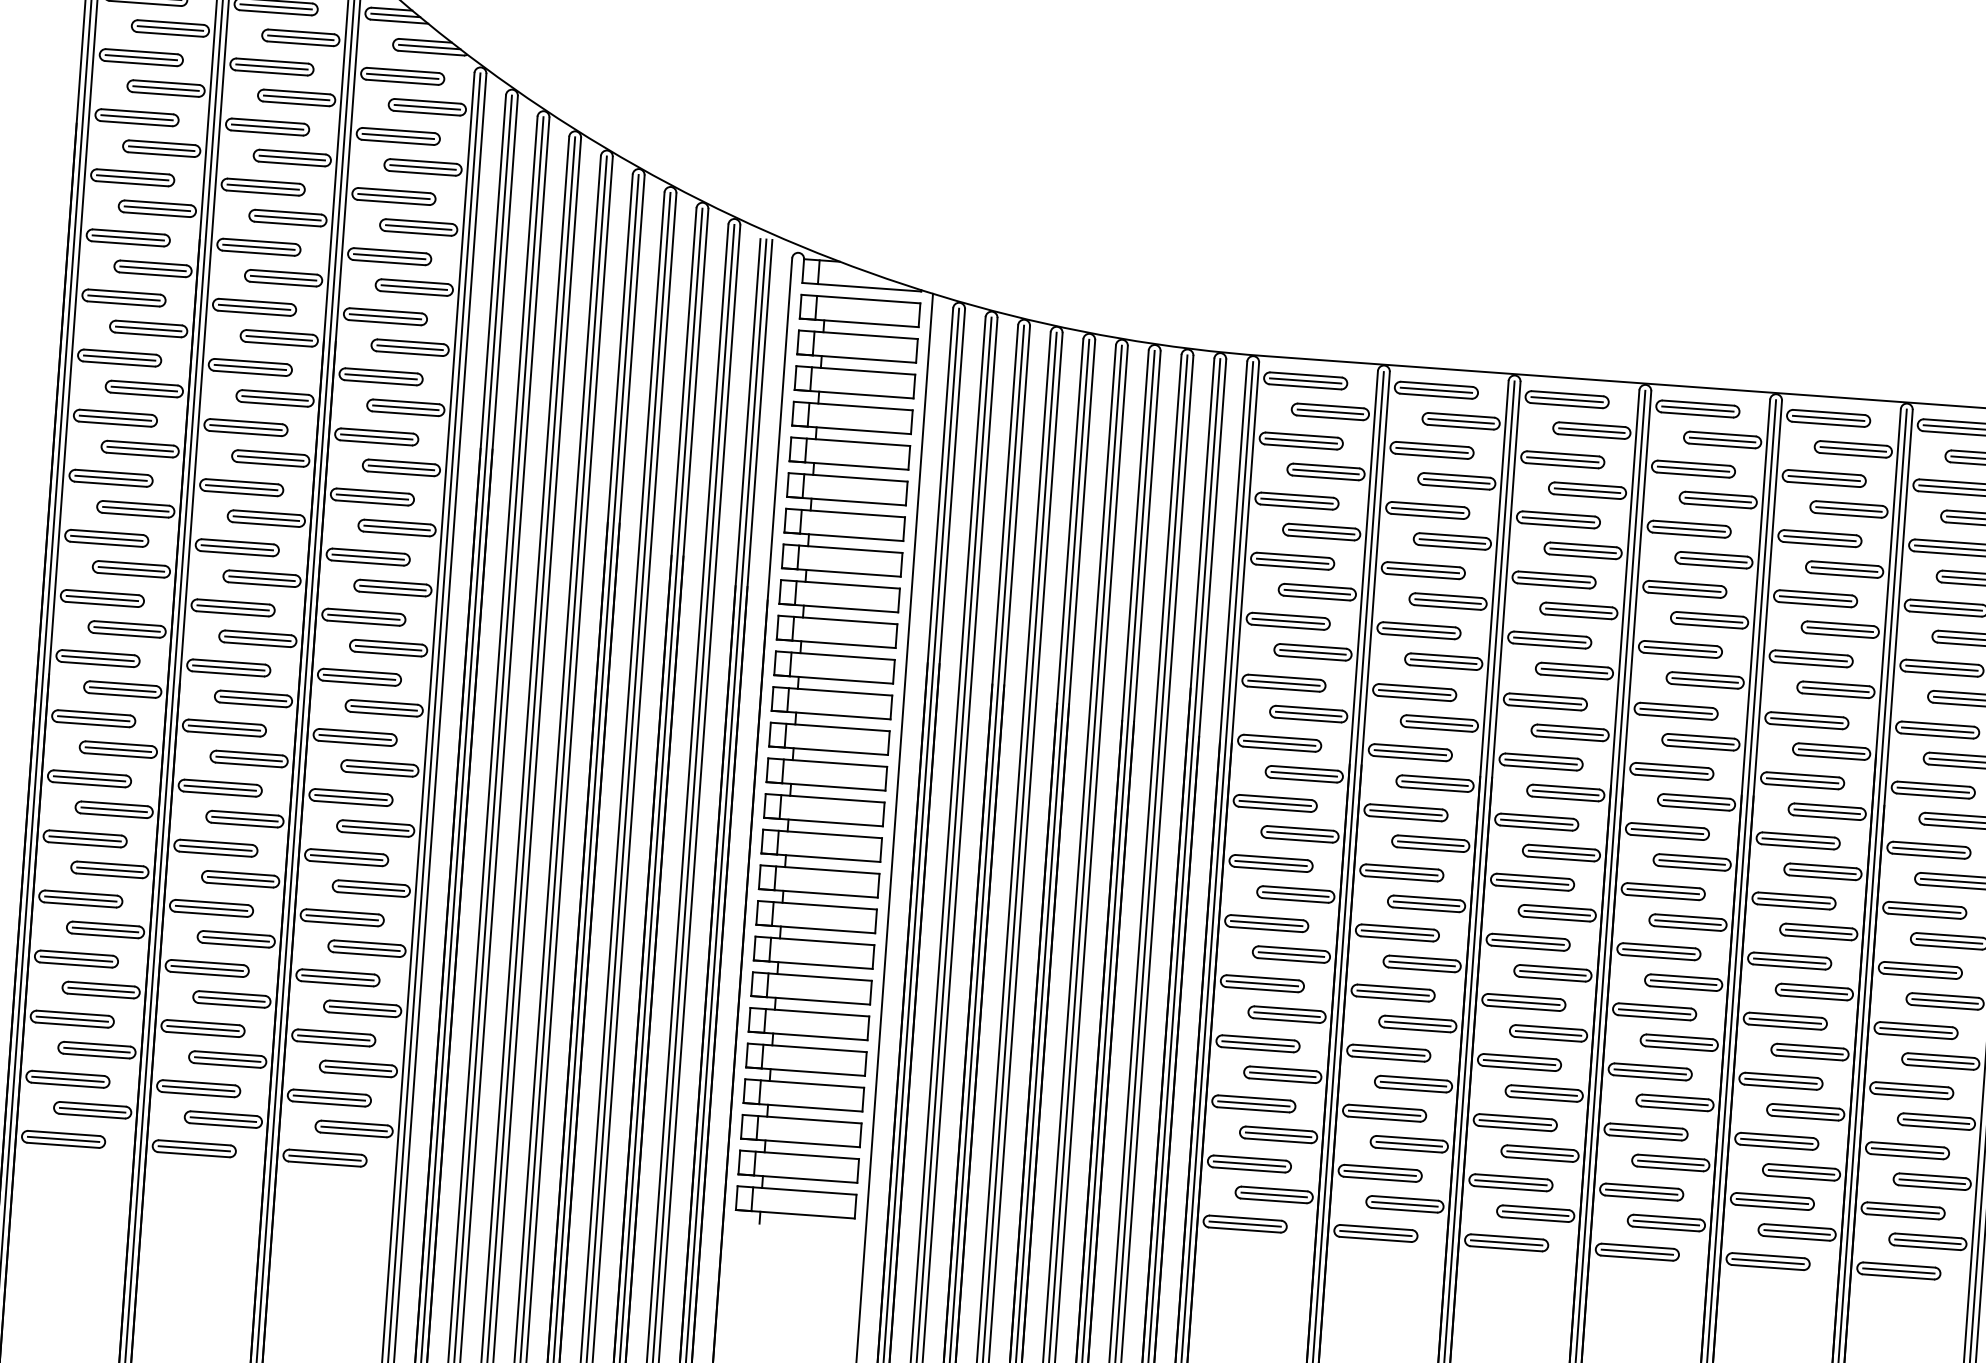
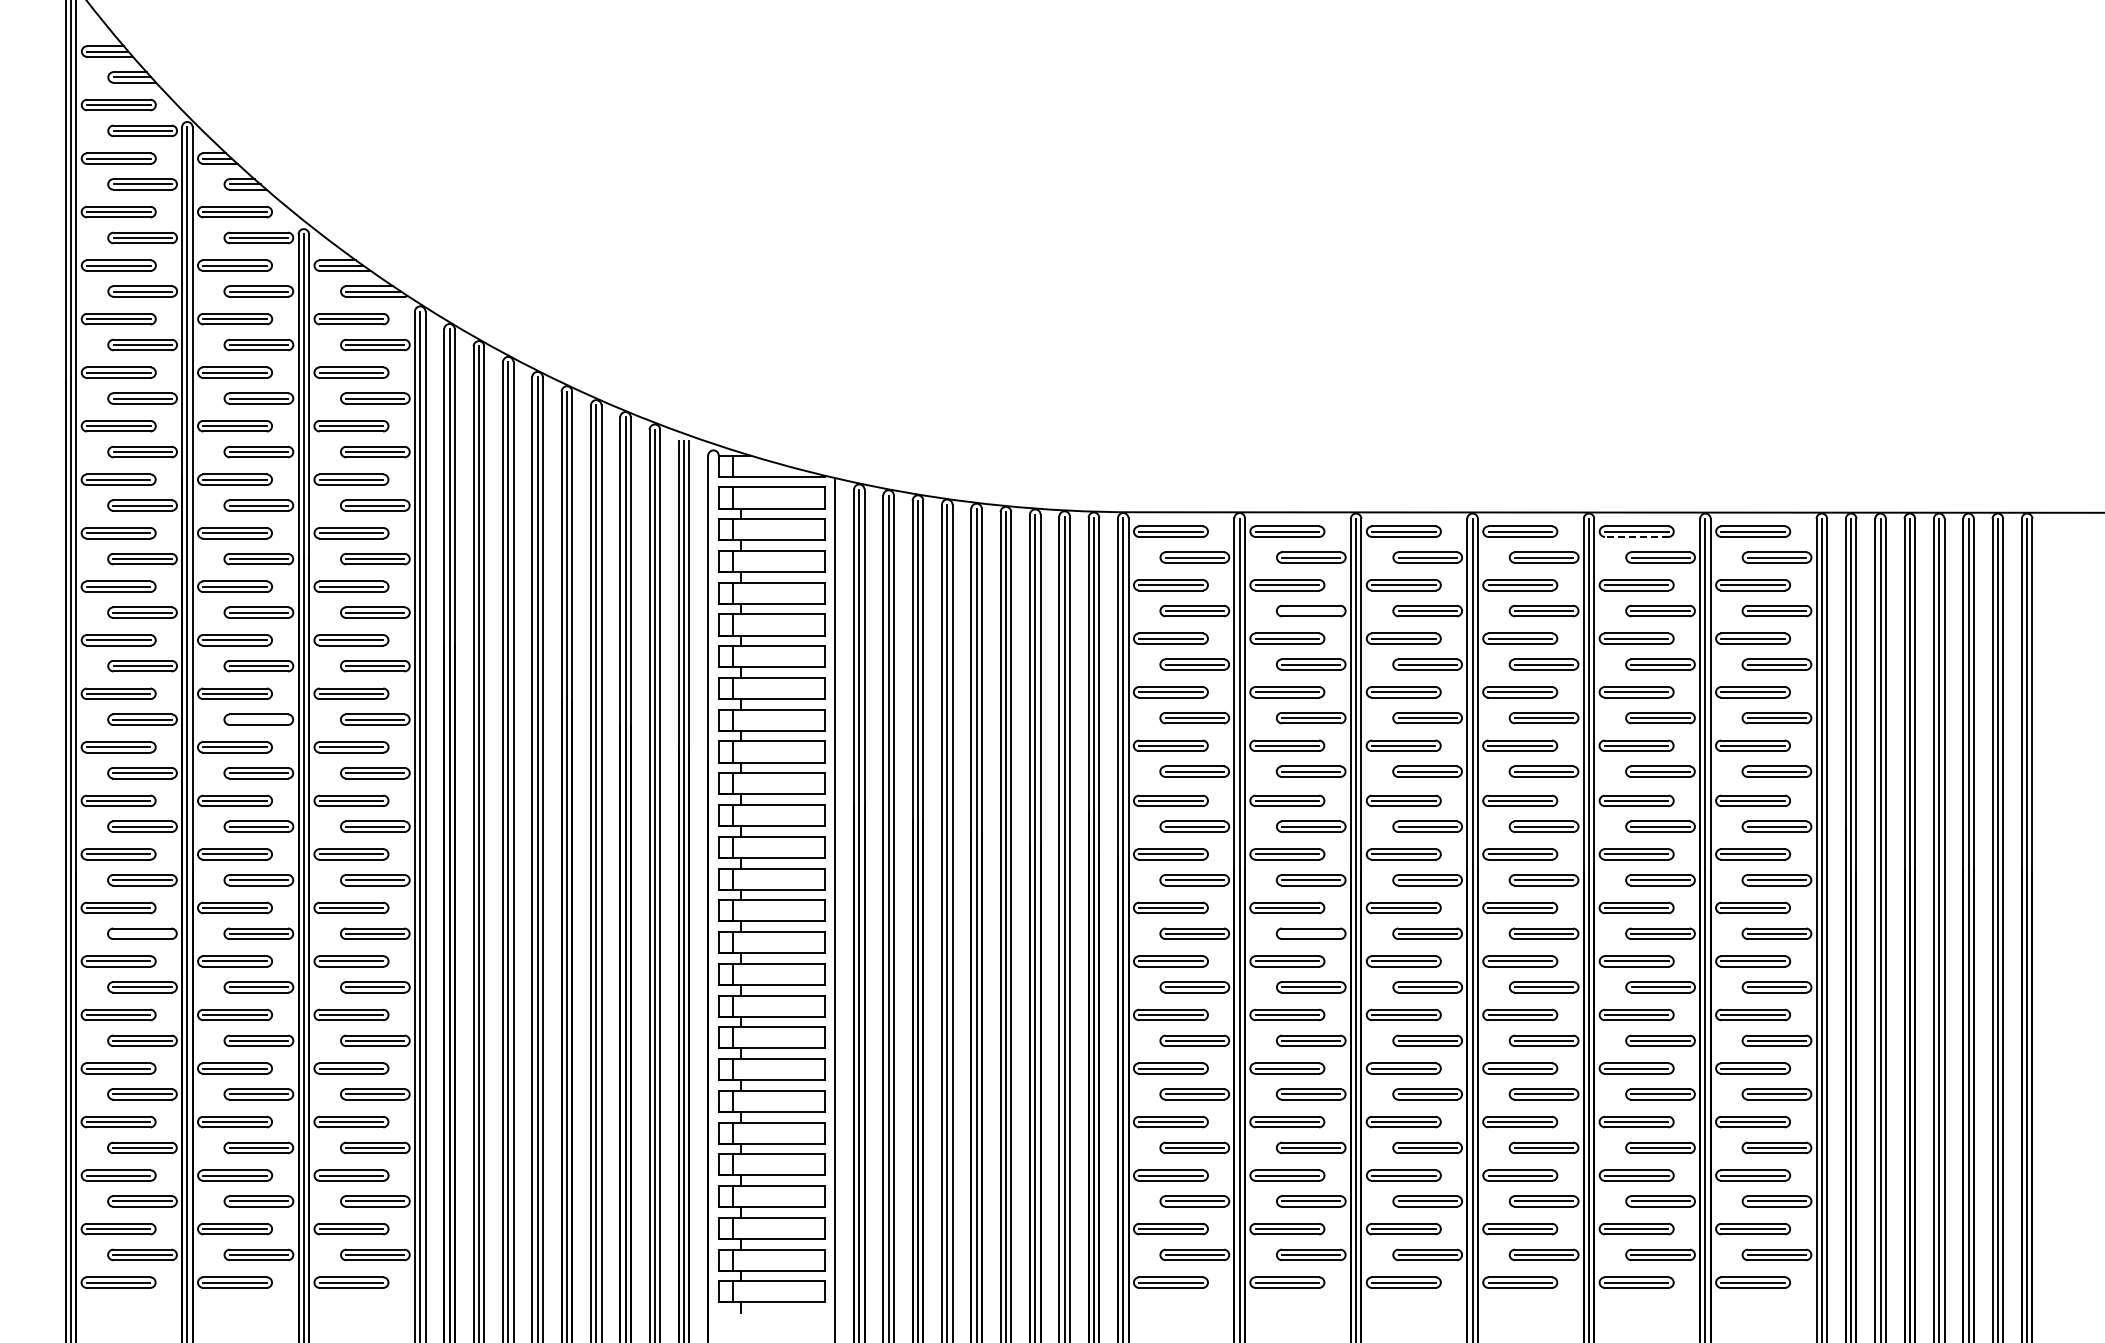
line: (1827, 423) -> (1636, 536), solid -> dashed
line: (1457, 481) -> (1311, 611), removed
line: (265, 518) -> (258, 719), removed
line: (118, 749) -> (142, 933), removed
line: (1431, 843) -> (1311, 933), removed

